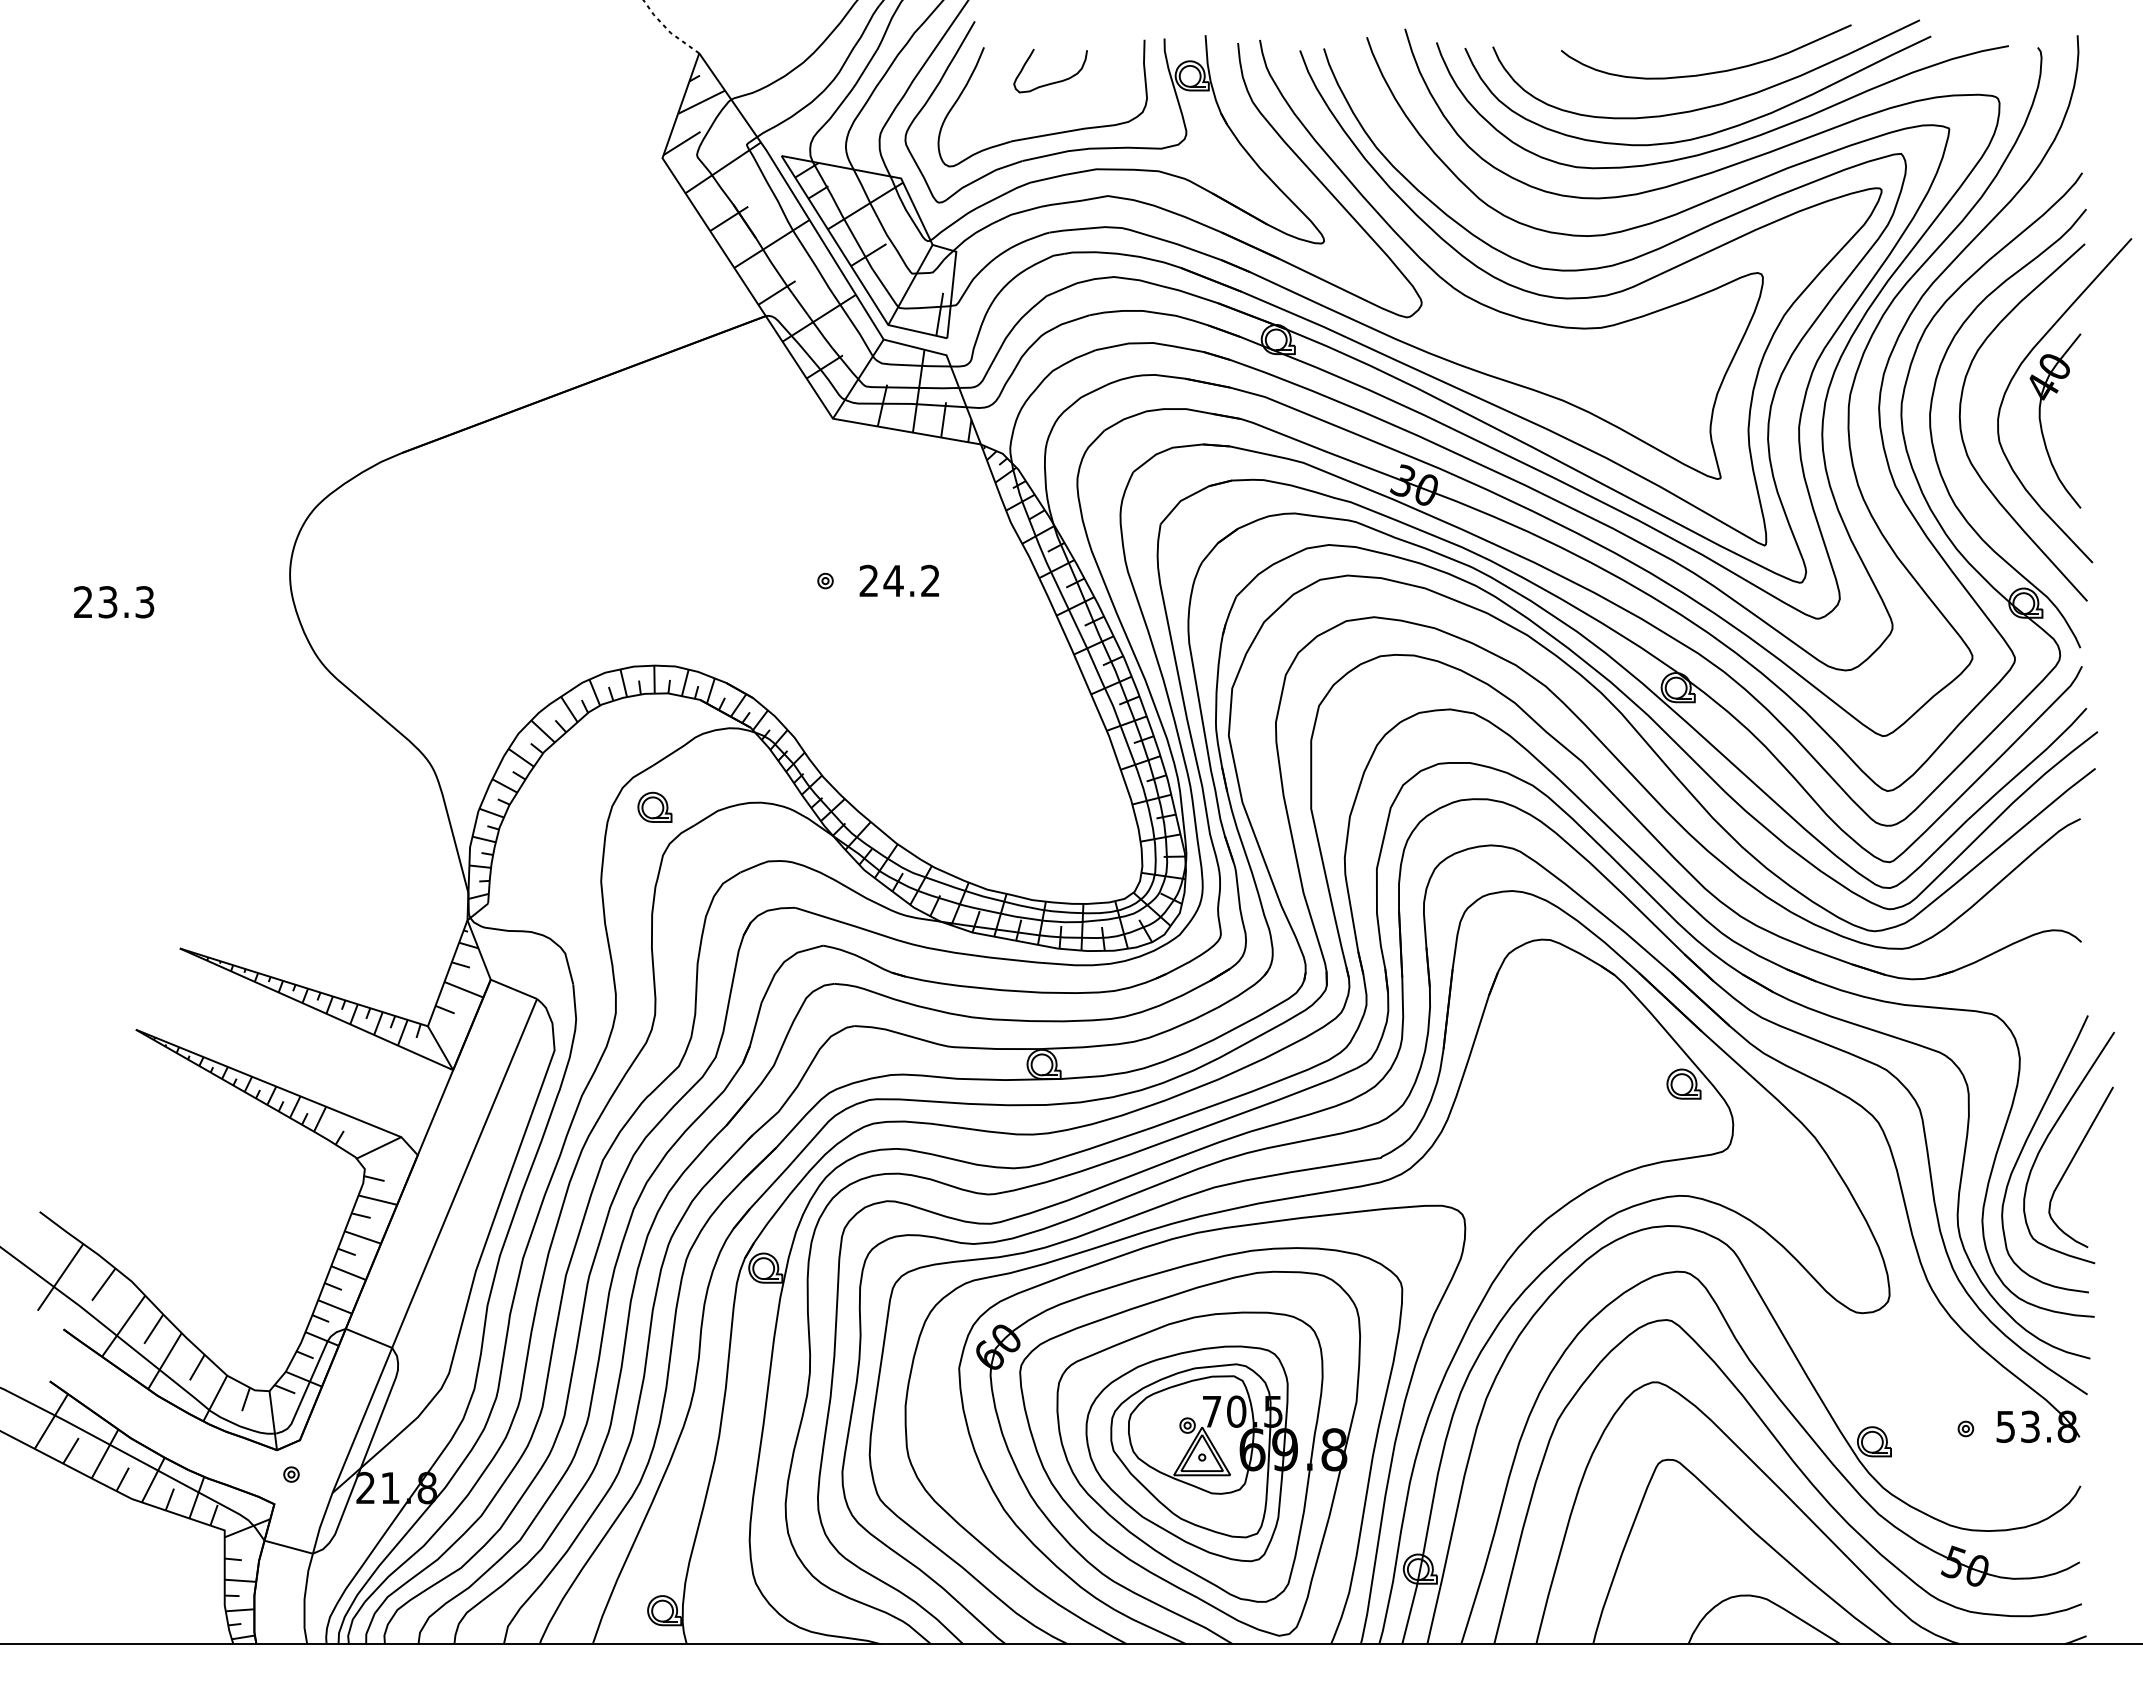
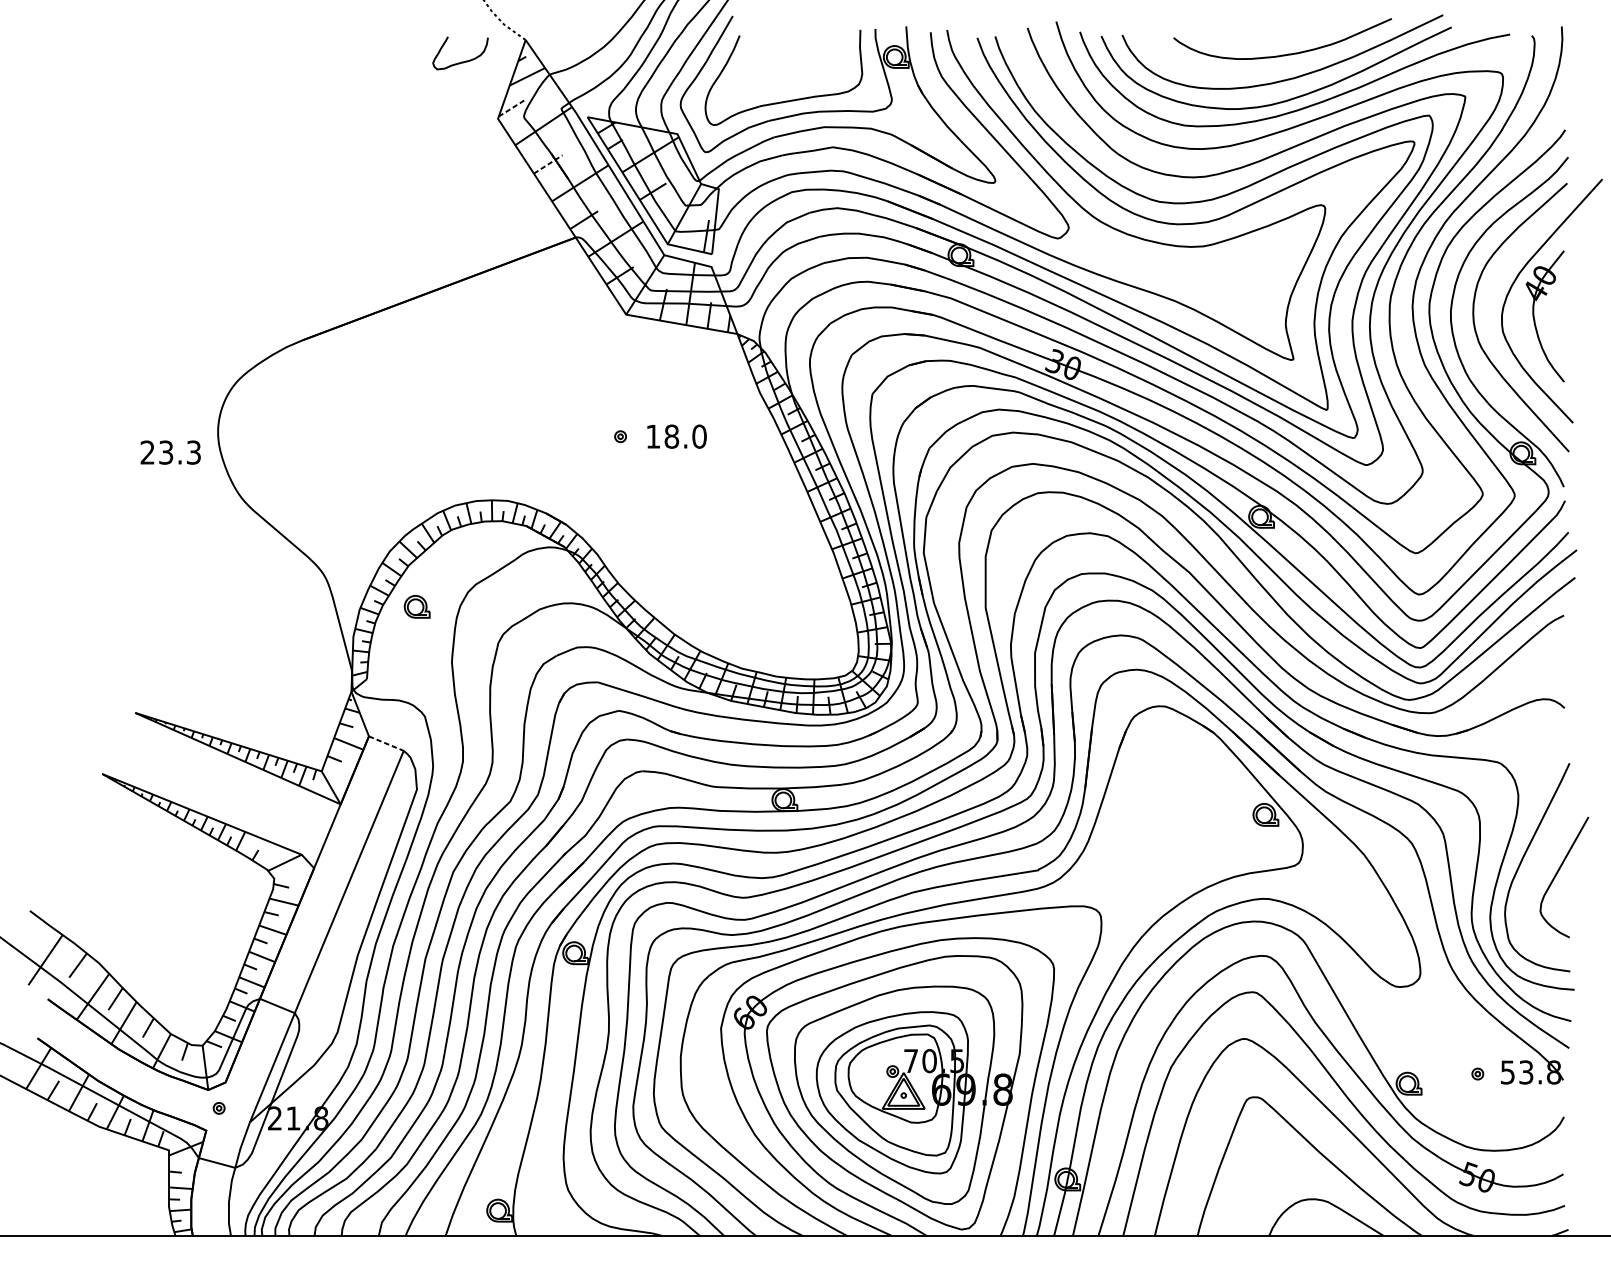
curve: (1051, 82) -> (461, 61), moved
line: (682, 143) -> (513, 107), solid -> dashed
line: (729, 218) -> (548, 164), solid -> dashed
text: (899, 580) -> (676, 436), 24.2 -> 18.0
text: (114, 602) -> (171, 452), moved
part: (654, 806) -> (416, 606), moved
line: (514, 989) -> (386, 743), solid -> dashed
curve: (2048, 1137) -> (1539, 854), removed

